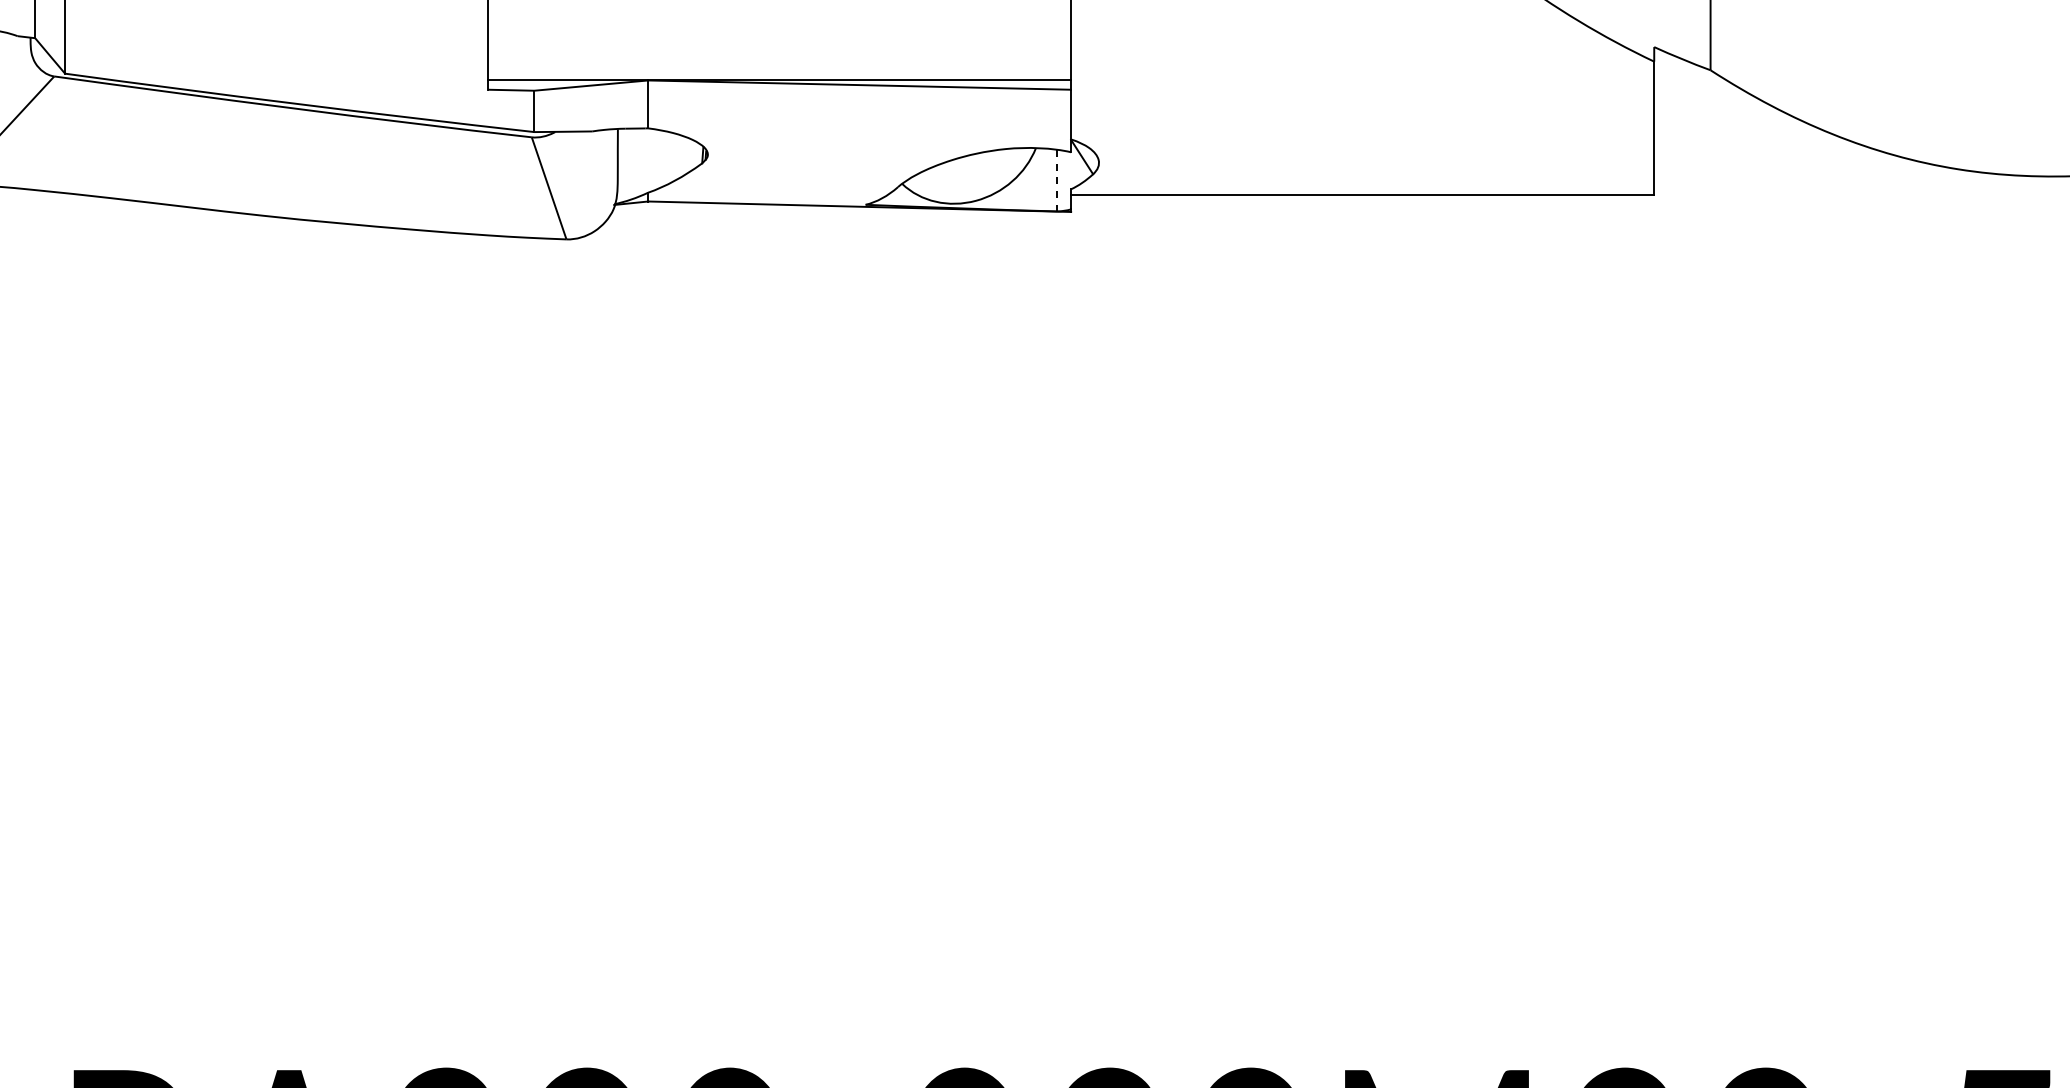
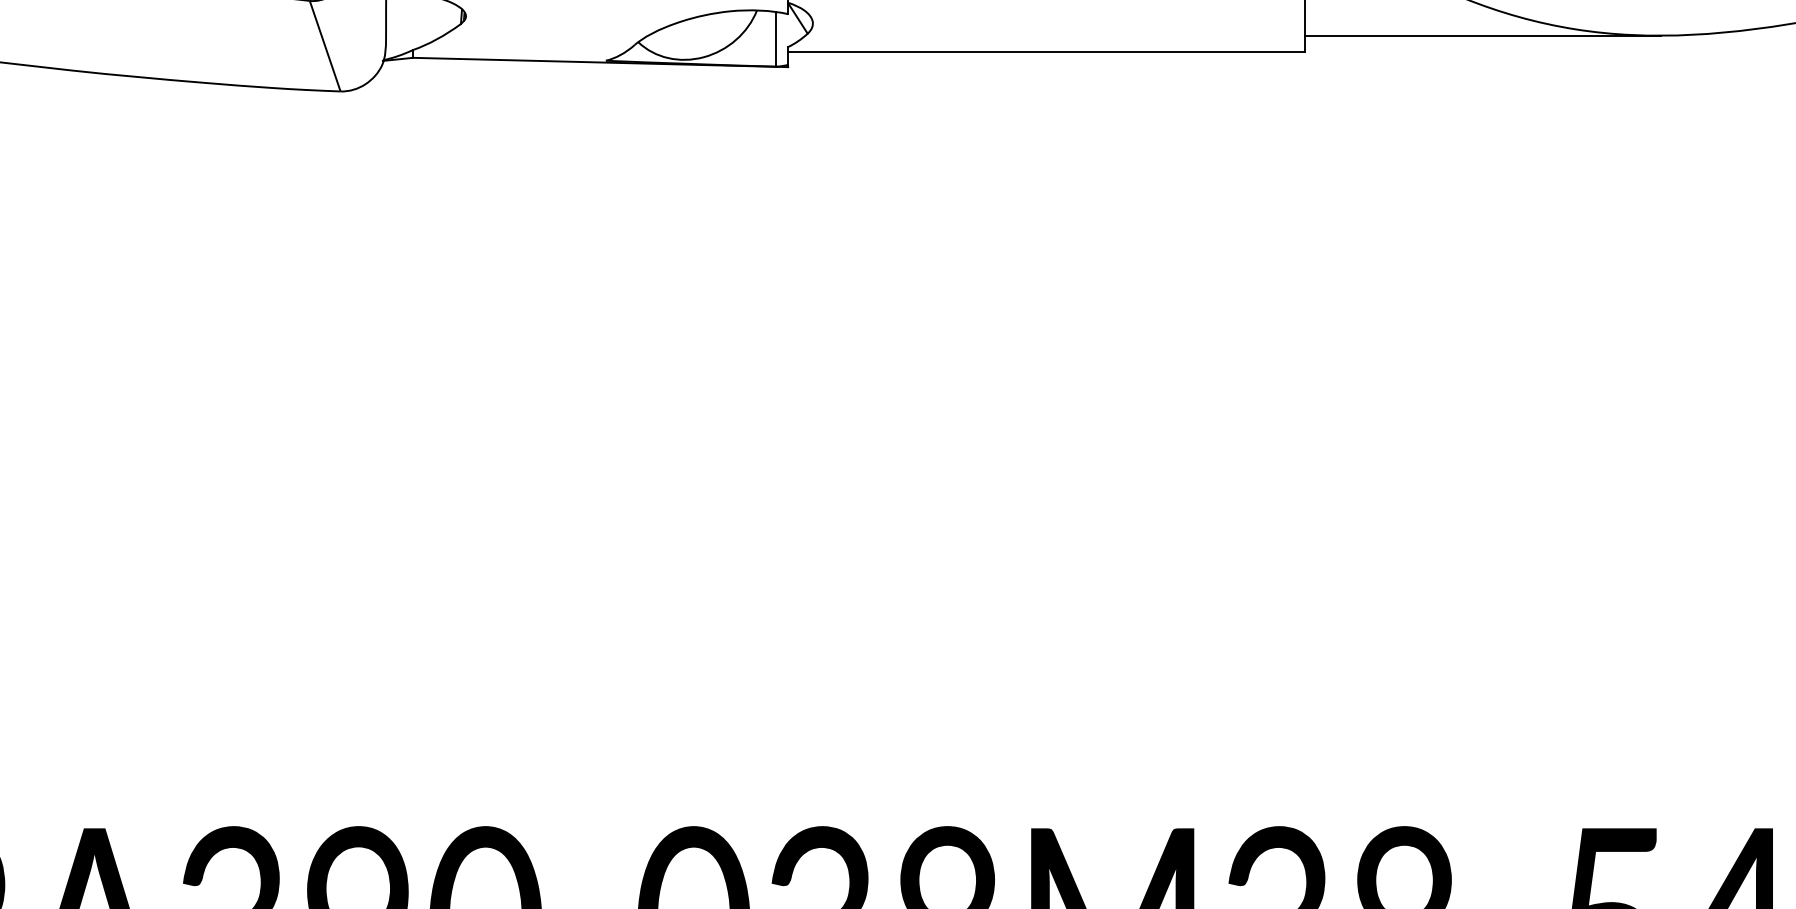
line: (1854, 176) -> (1483, 35), added
line: (1057, 180) -> (776, 39), dashed -> solid

